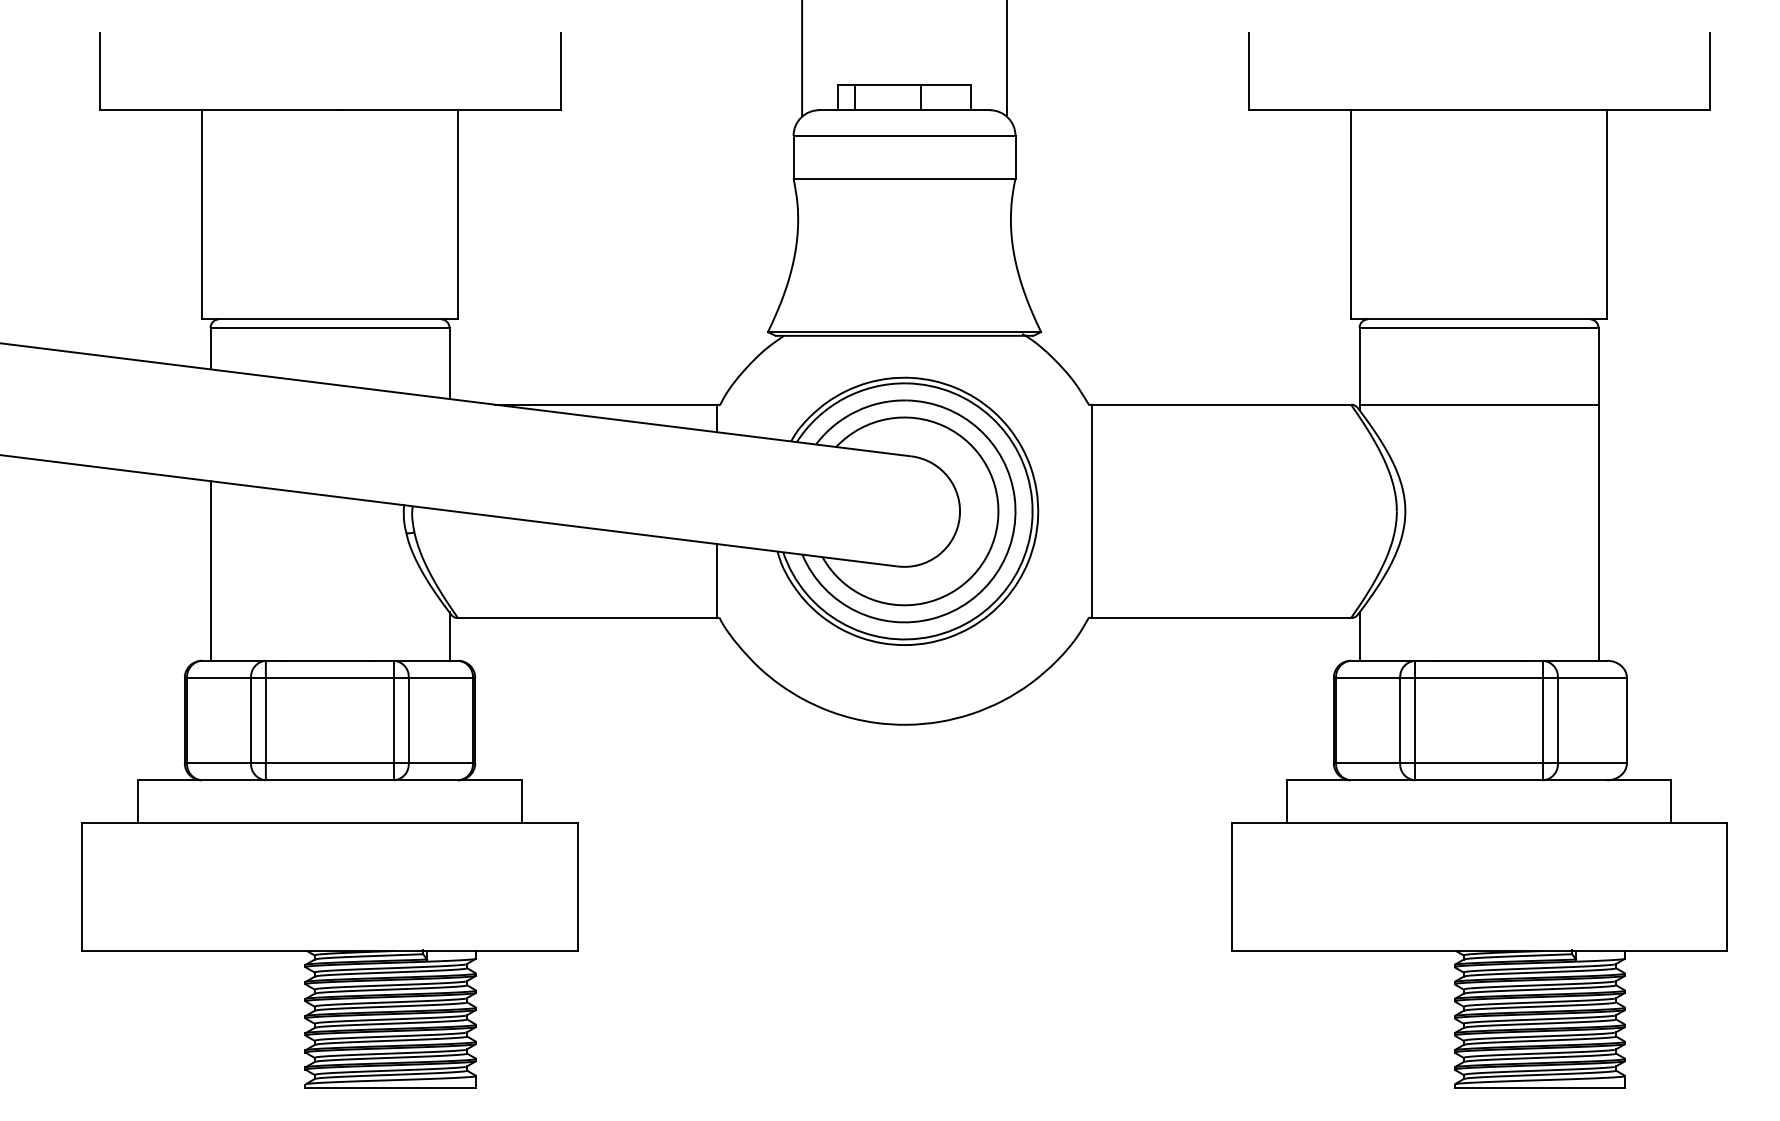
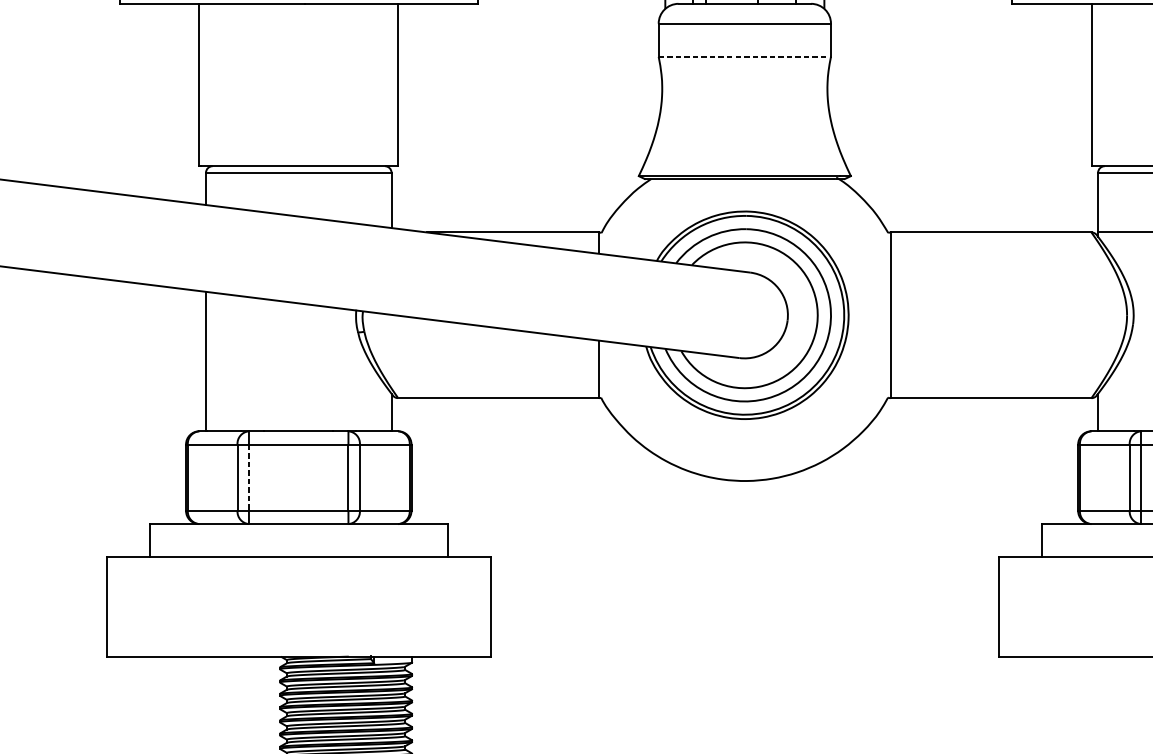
line: (904, 178) -> (744, 56), solid -> dashed
line: (265, 720) -> (248, 477), solid -> dashed

